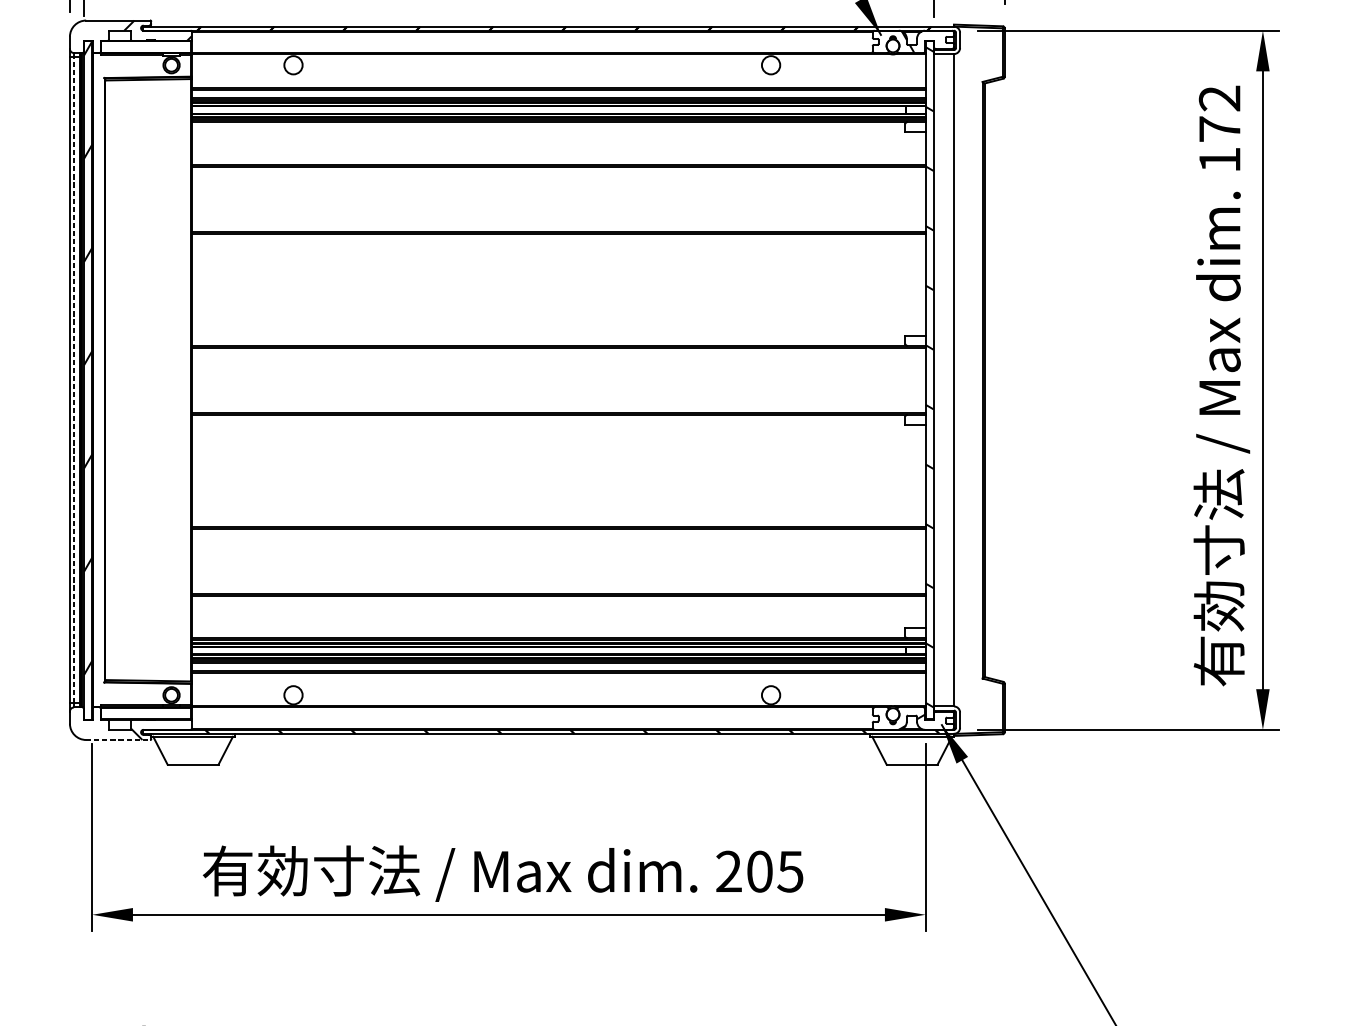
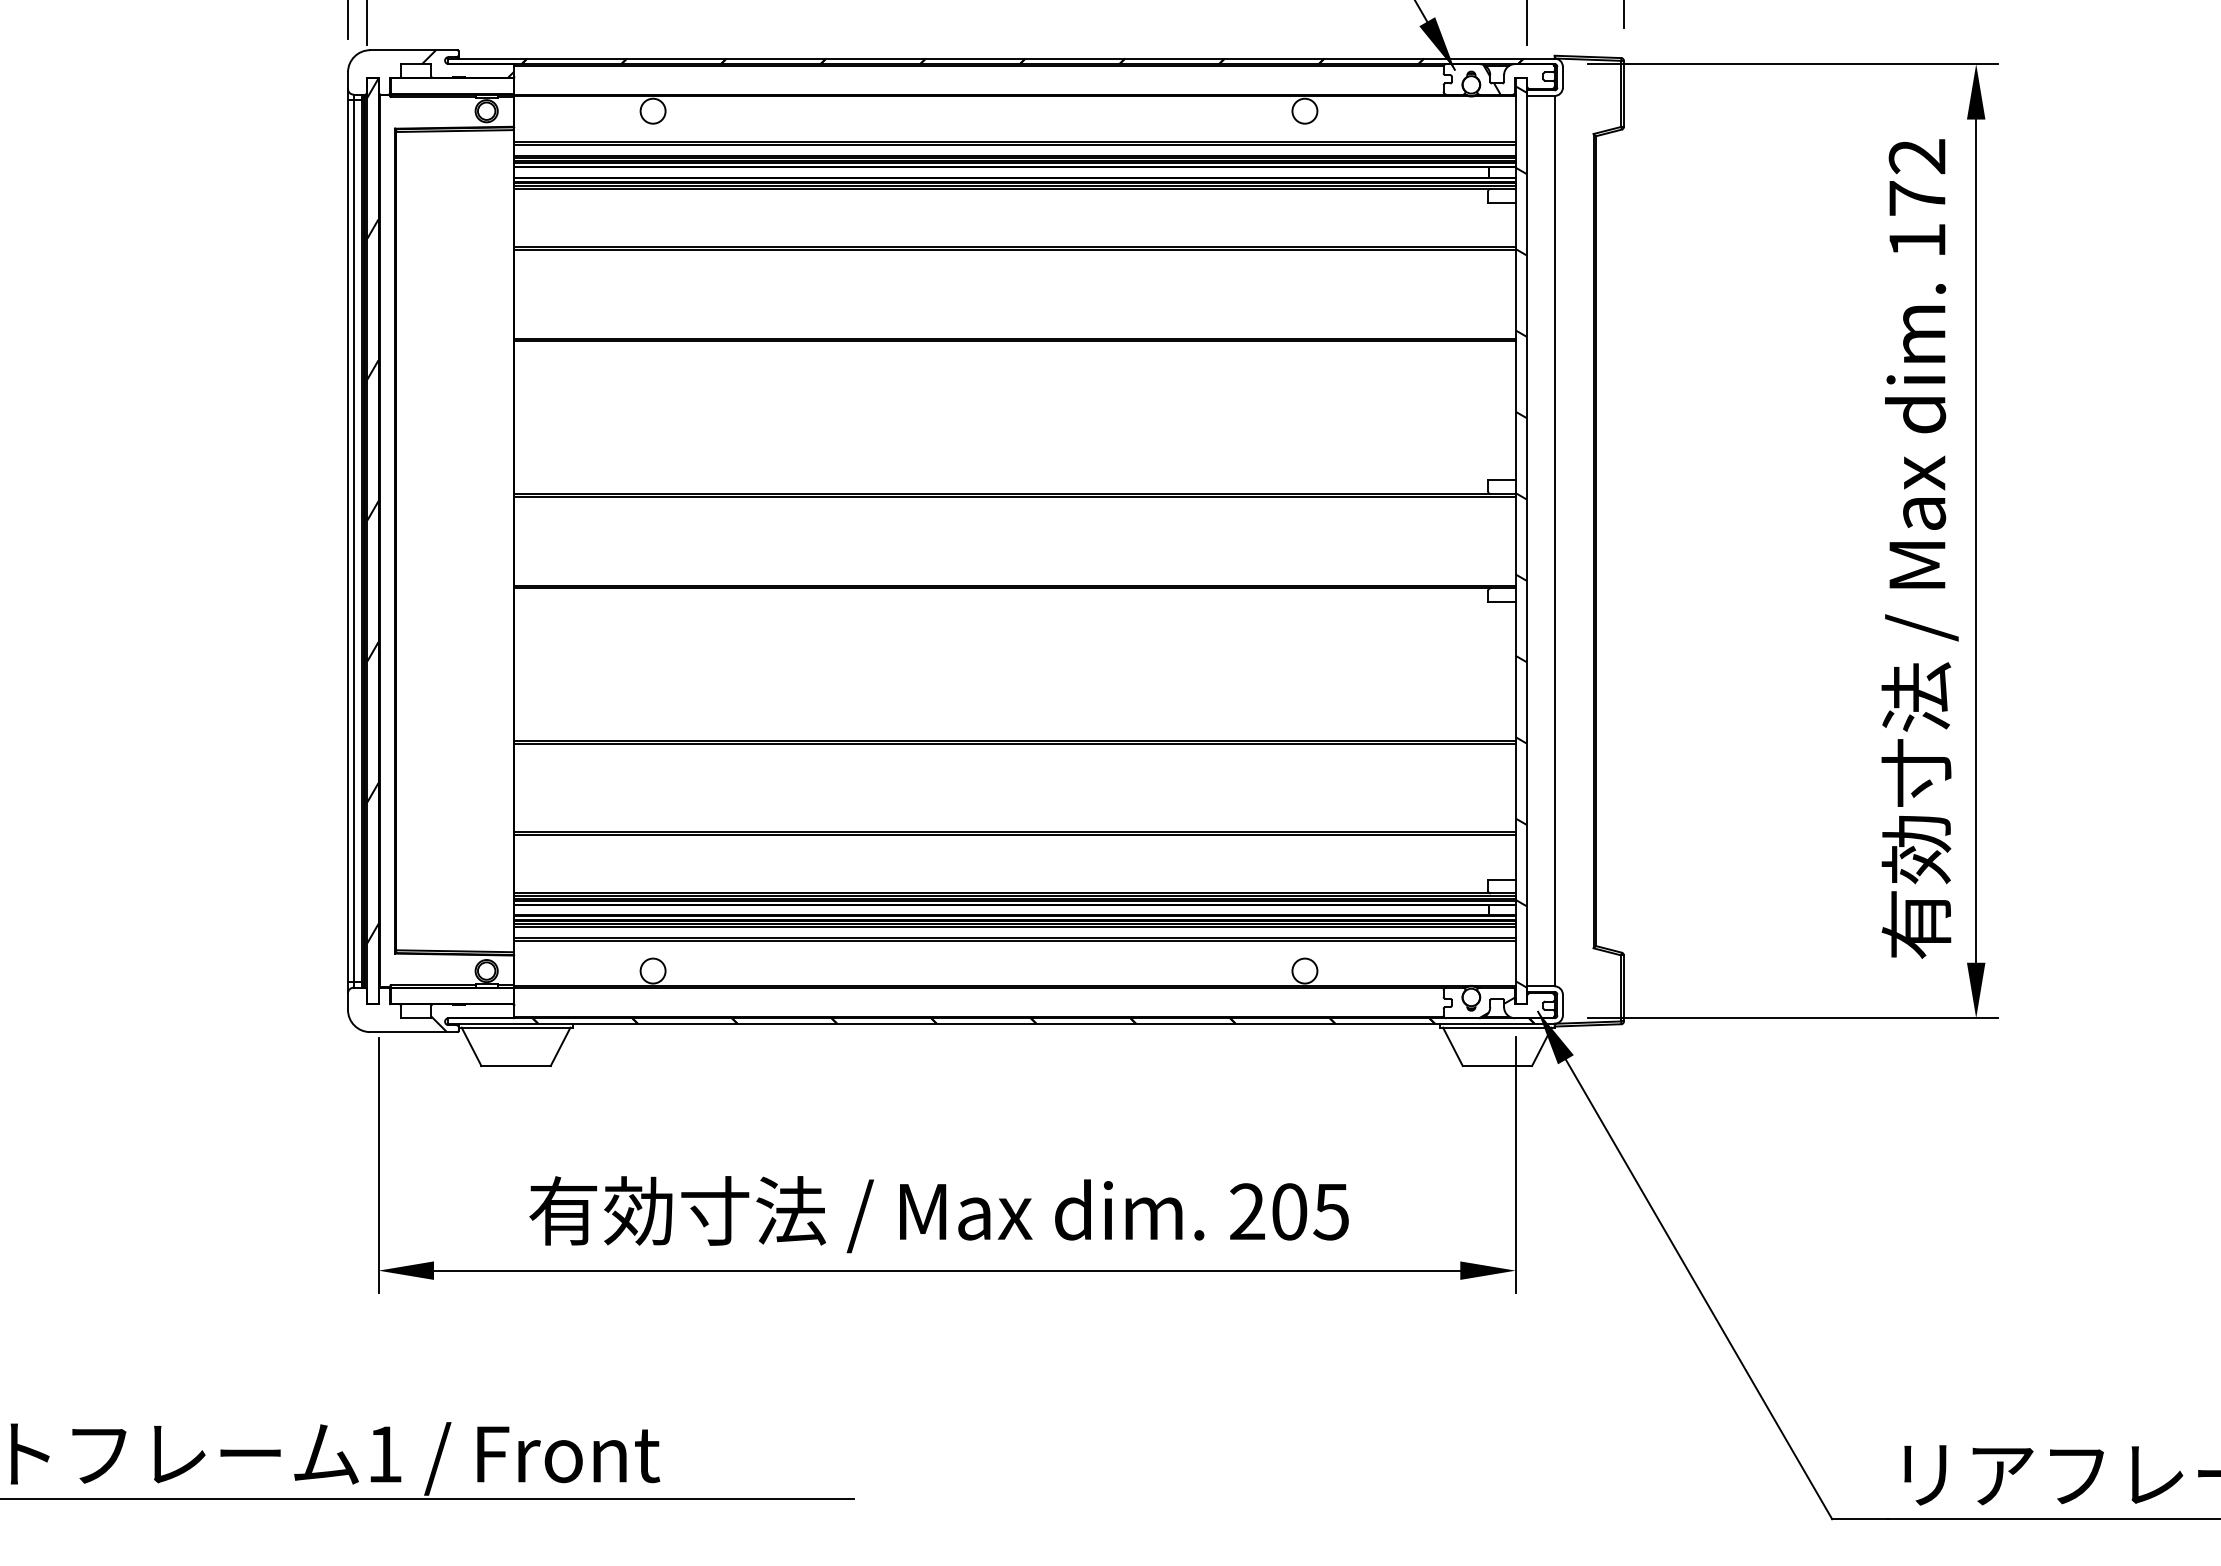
line: (73, 379) -> (353, 540), dashed -> solid
line: (117, 740) -> (413, 1032), dashed -> solid

